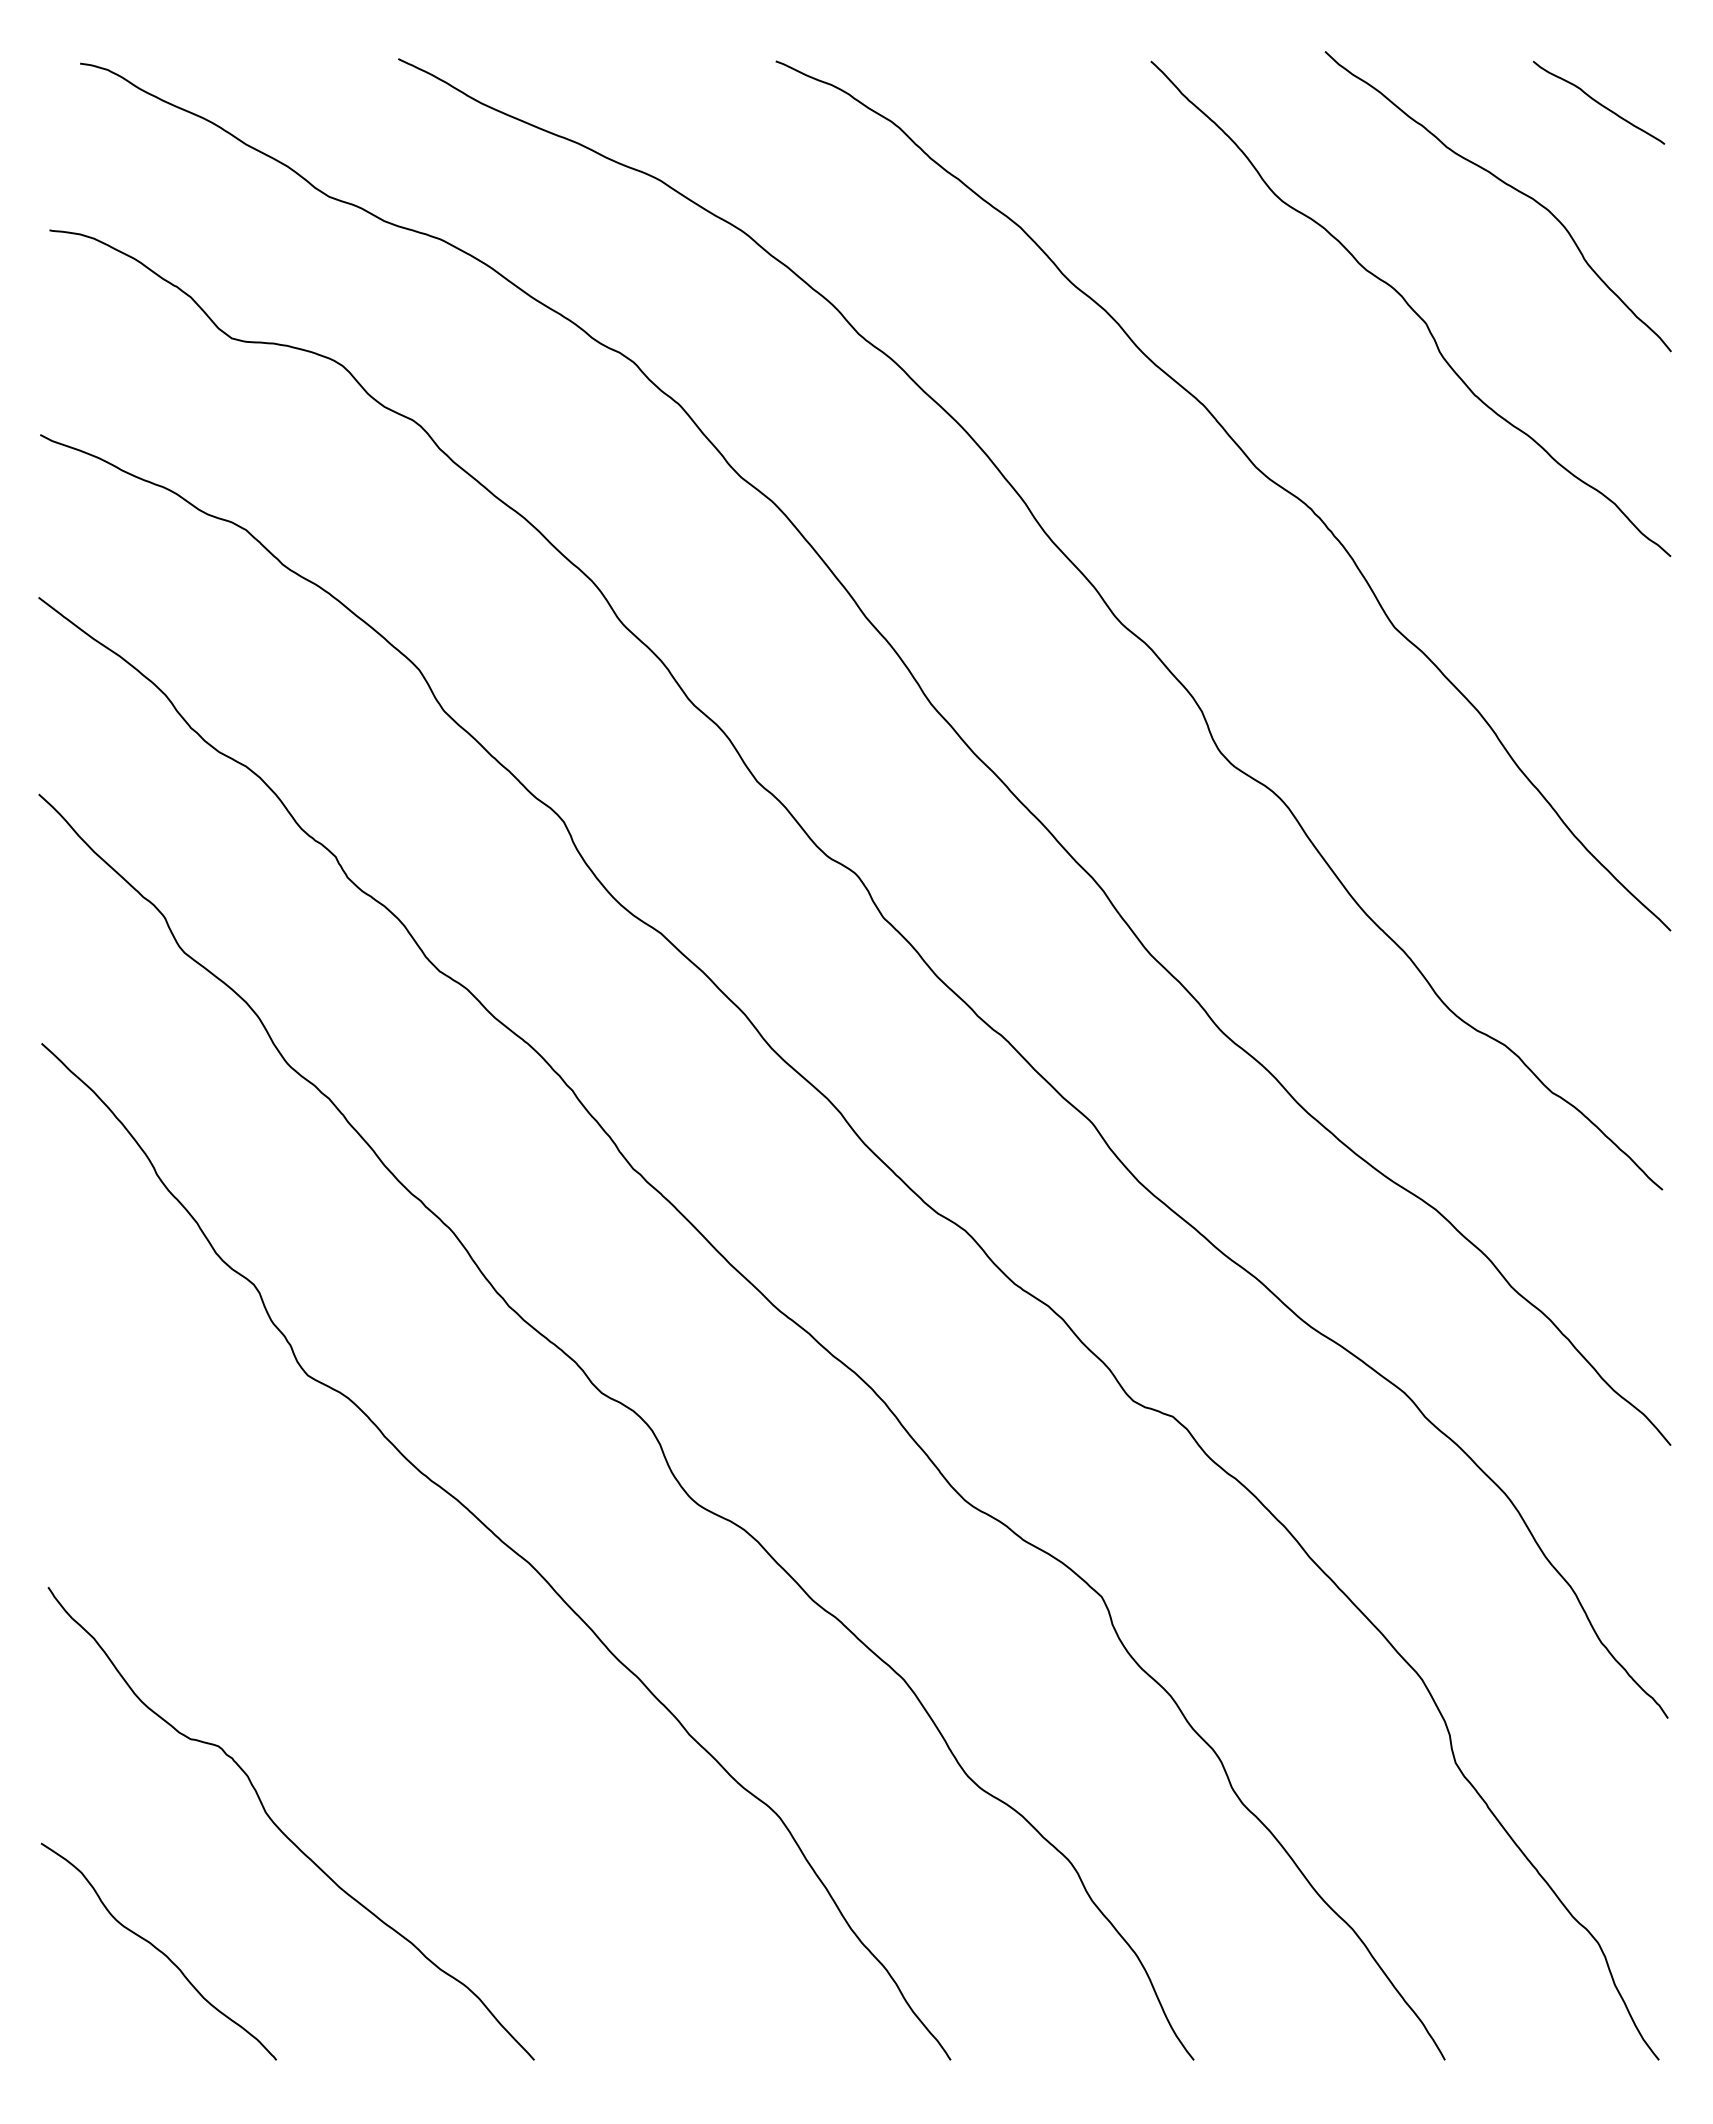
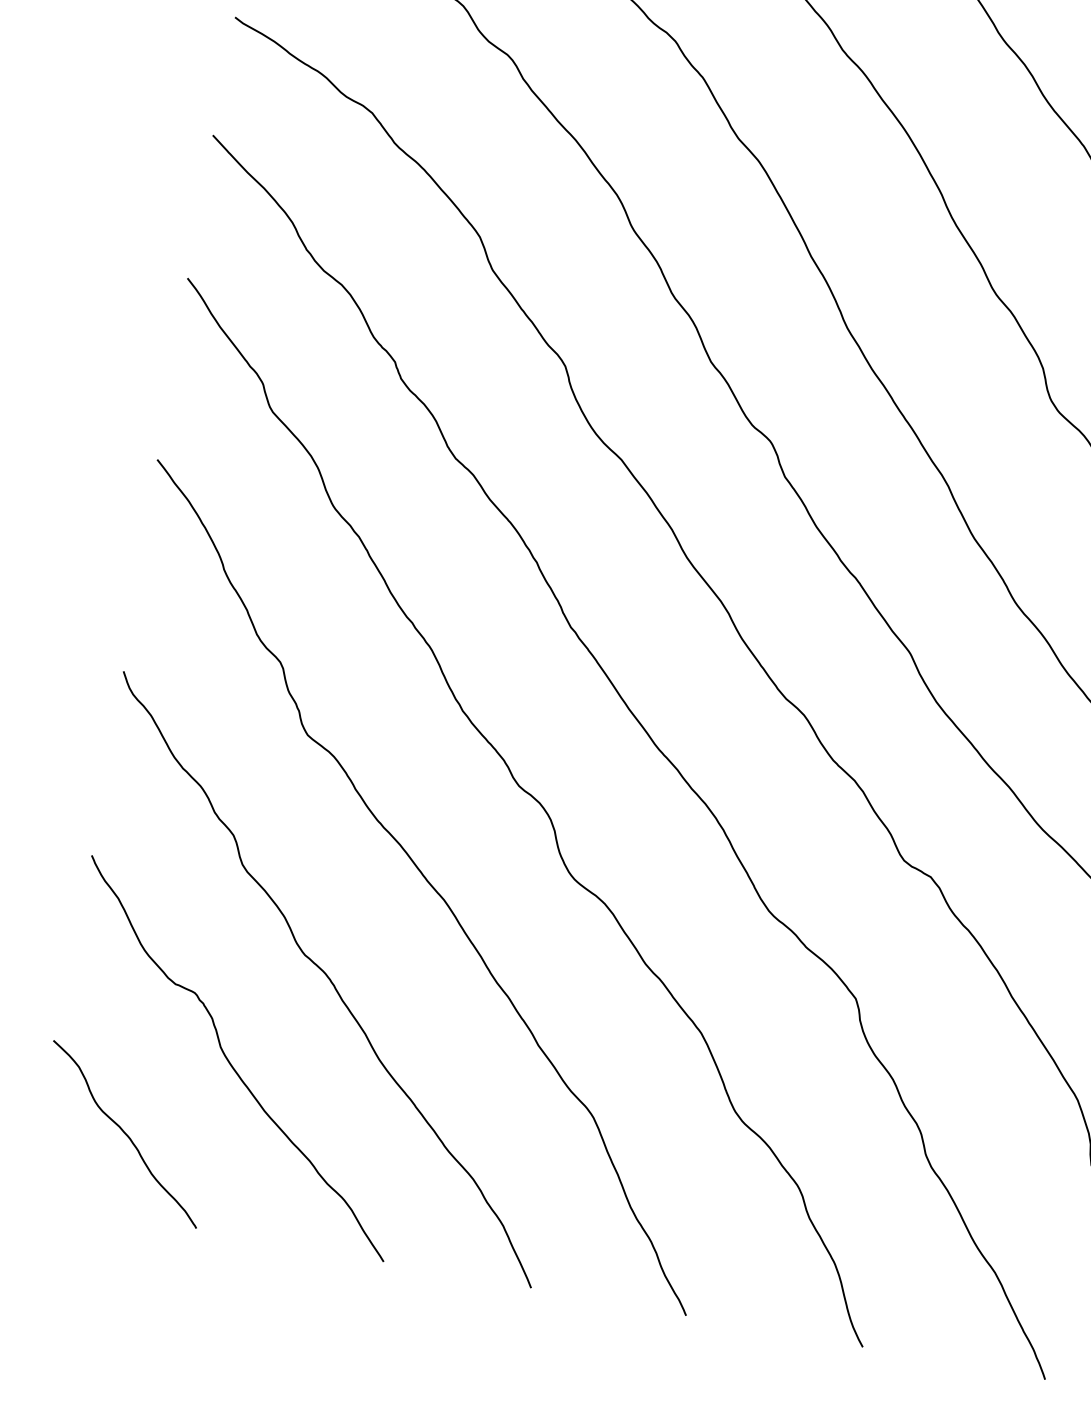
curve: (392, 1694) -> (327, 977), added

